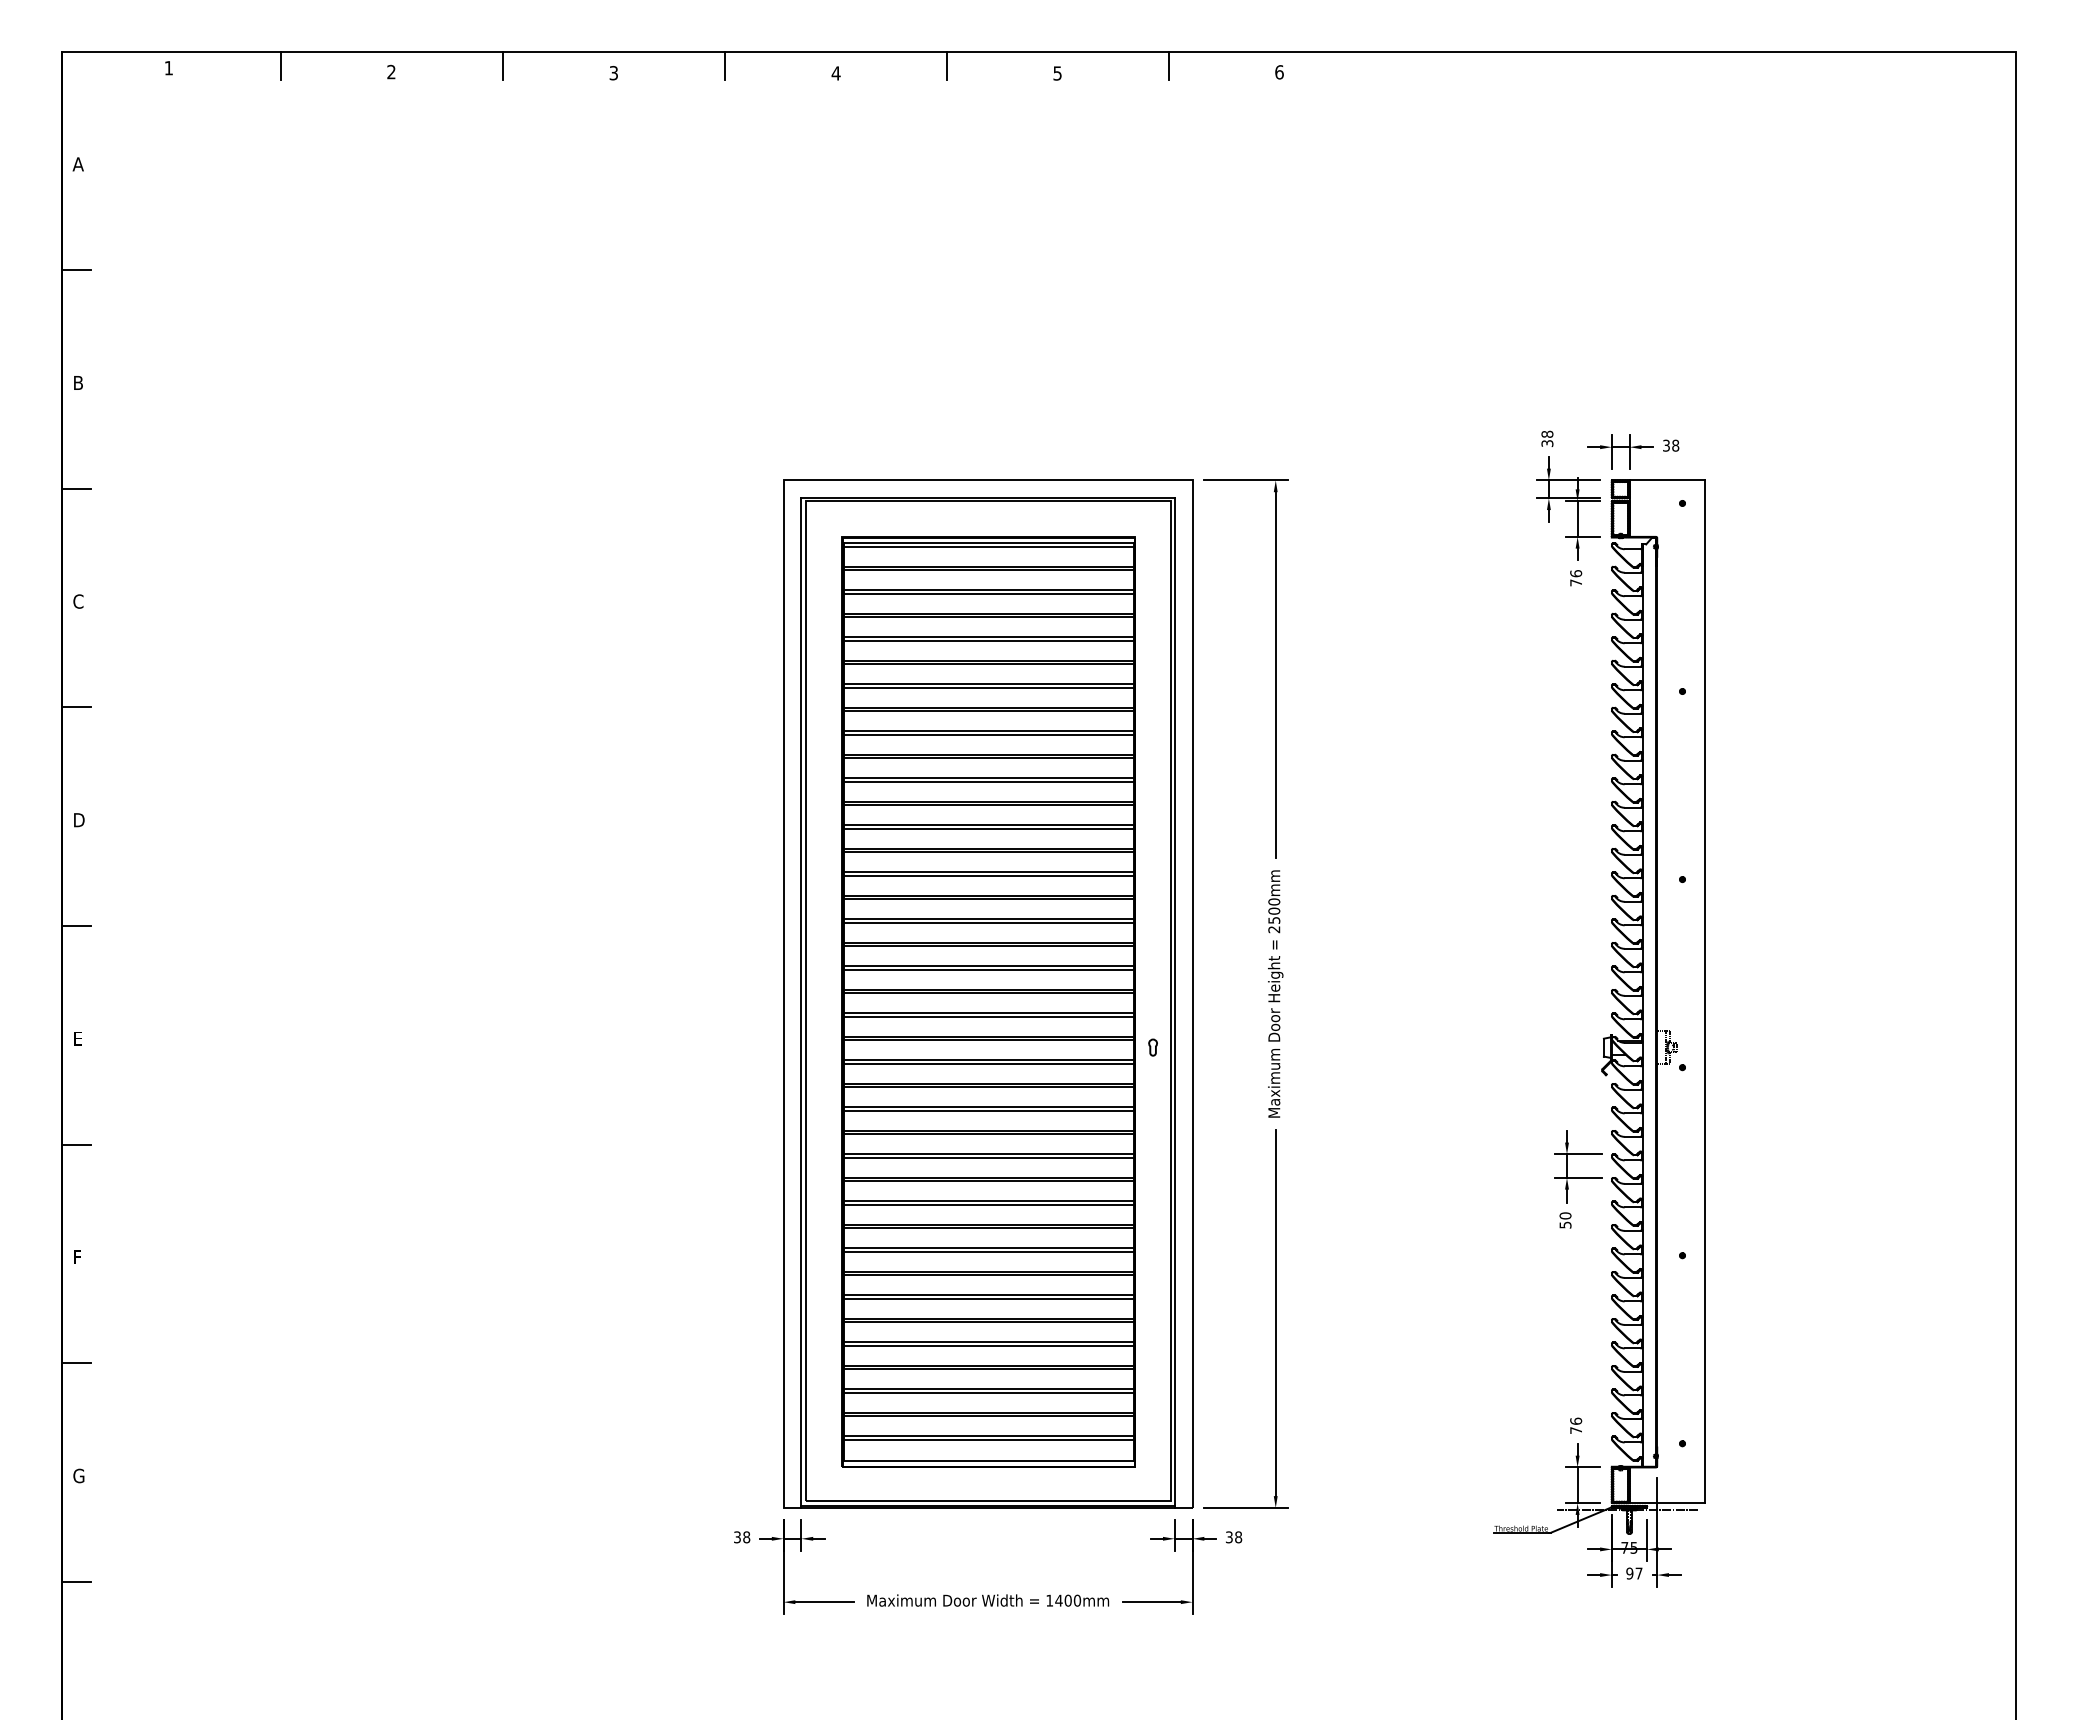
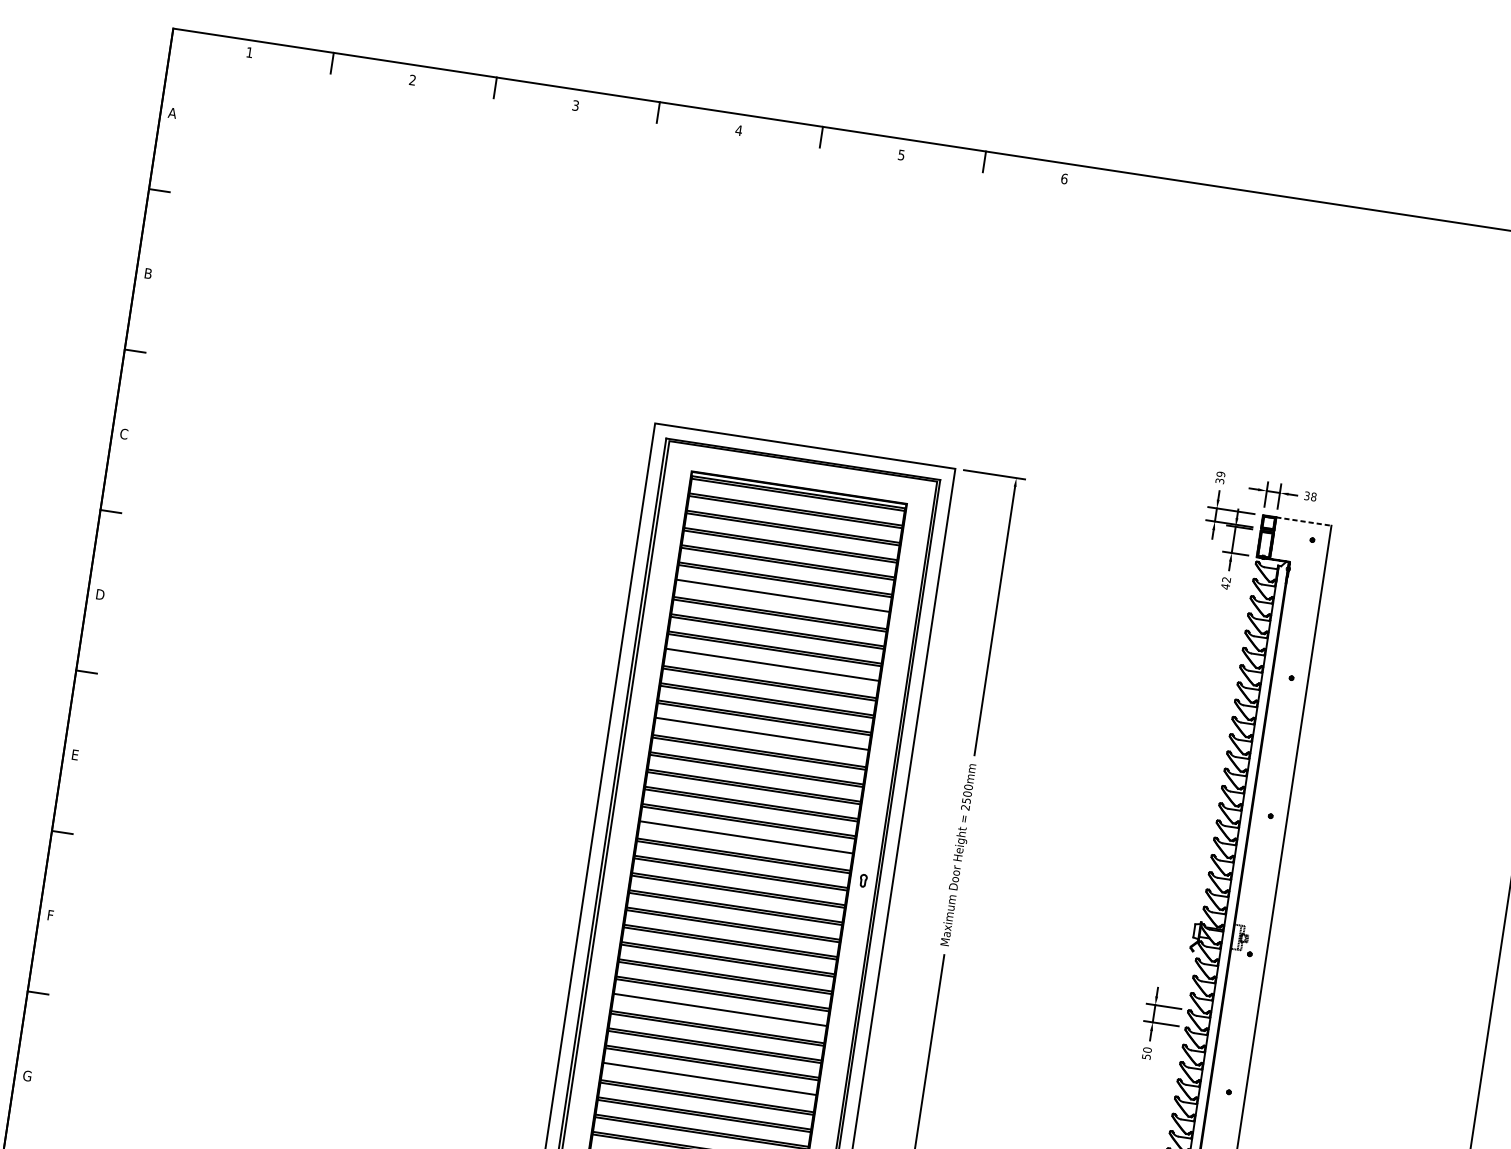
text: (1547, 433) -> (1221, 473), 38 -> 39
line: (1667, 480) -> (1303, 521), solid -> dashed
text: (1576, 578) -> (1226, 583), 76 -> 42
line: (988, 687) -> (782, 598), removed
line: (988, 781) -> (772, 667), removed
line: (988, 875) -> (761, 736), removed
line: (988, 1016) -> (746, 839), removed
line: (988, 1251) -> (719, 1012), removed
line: (988, 1345) -> (709, 1081), removed

